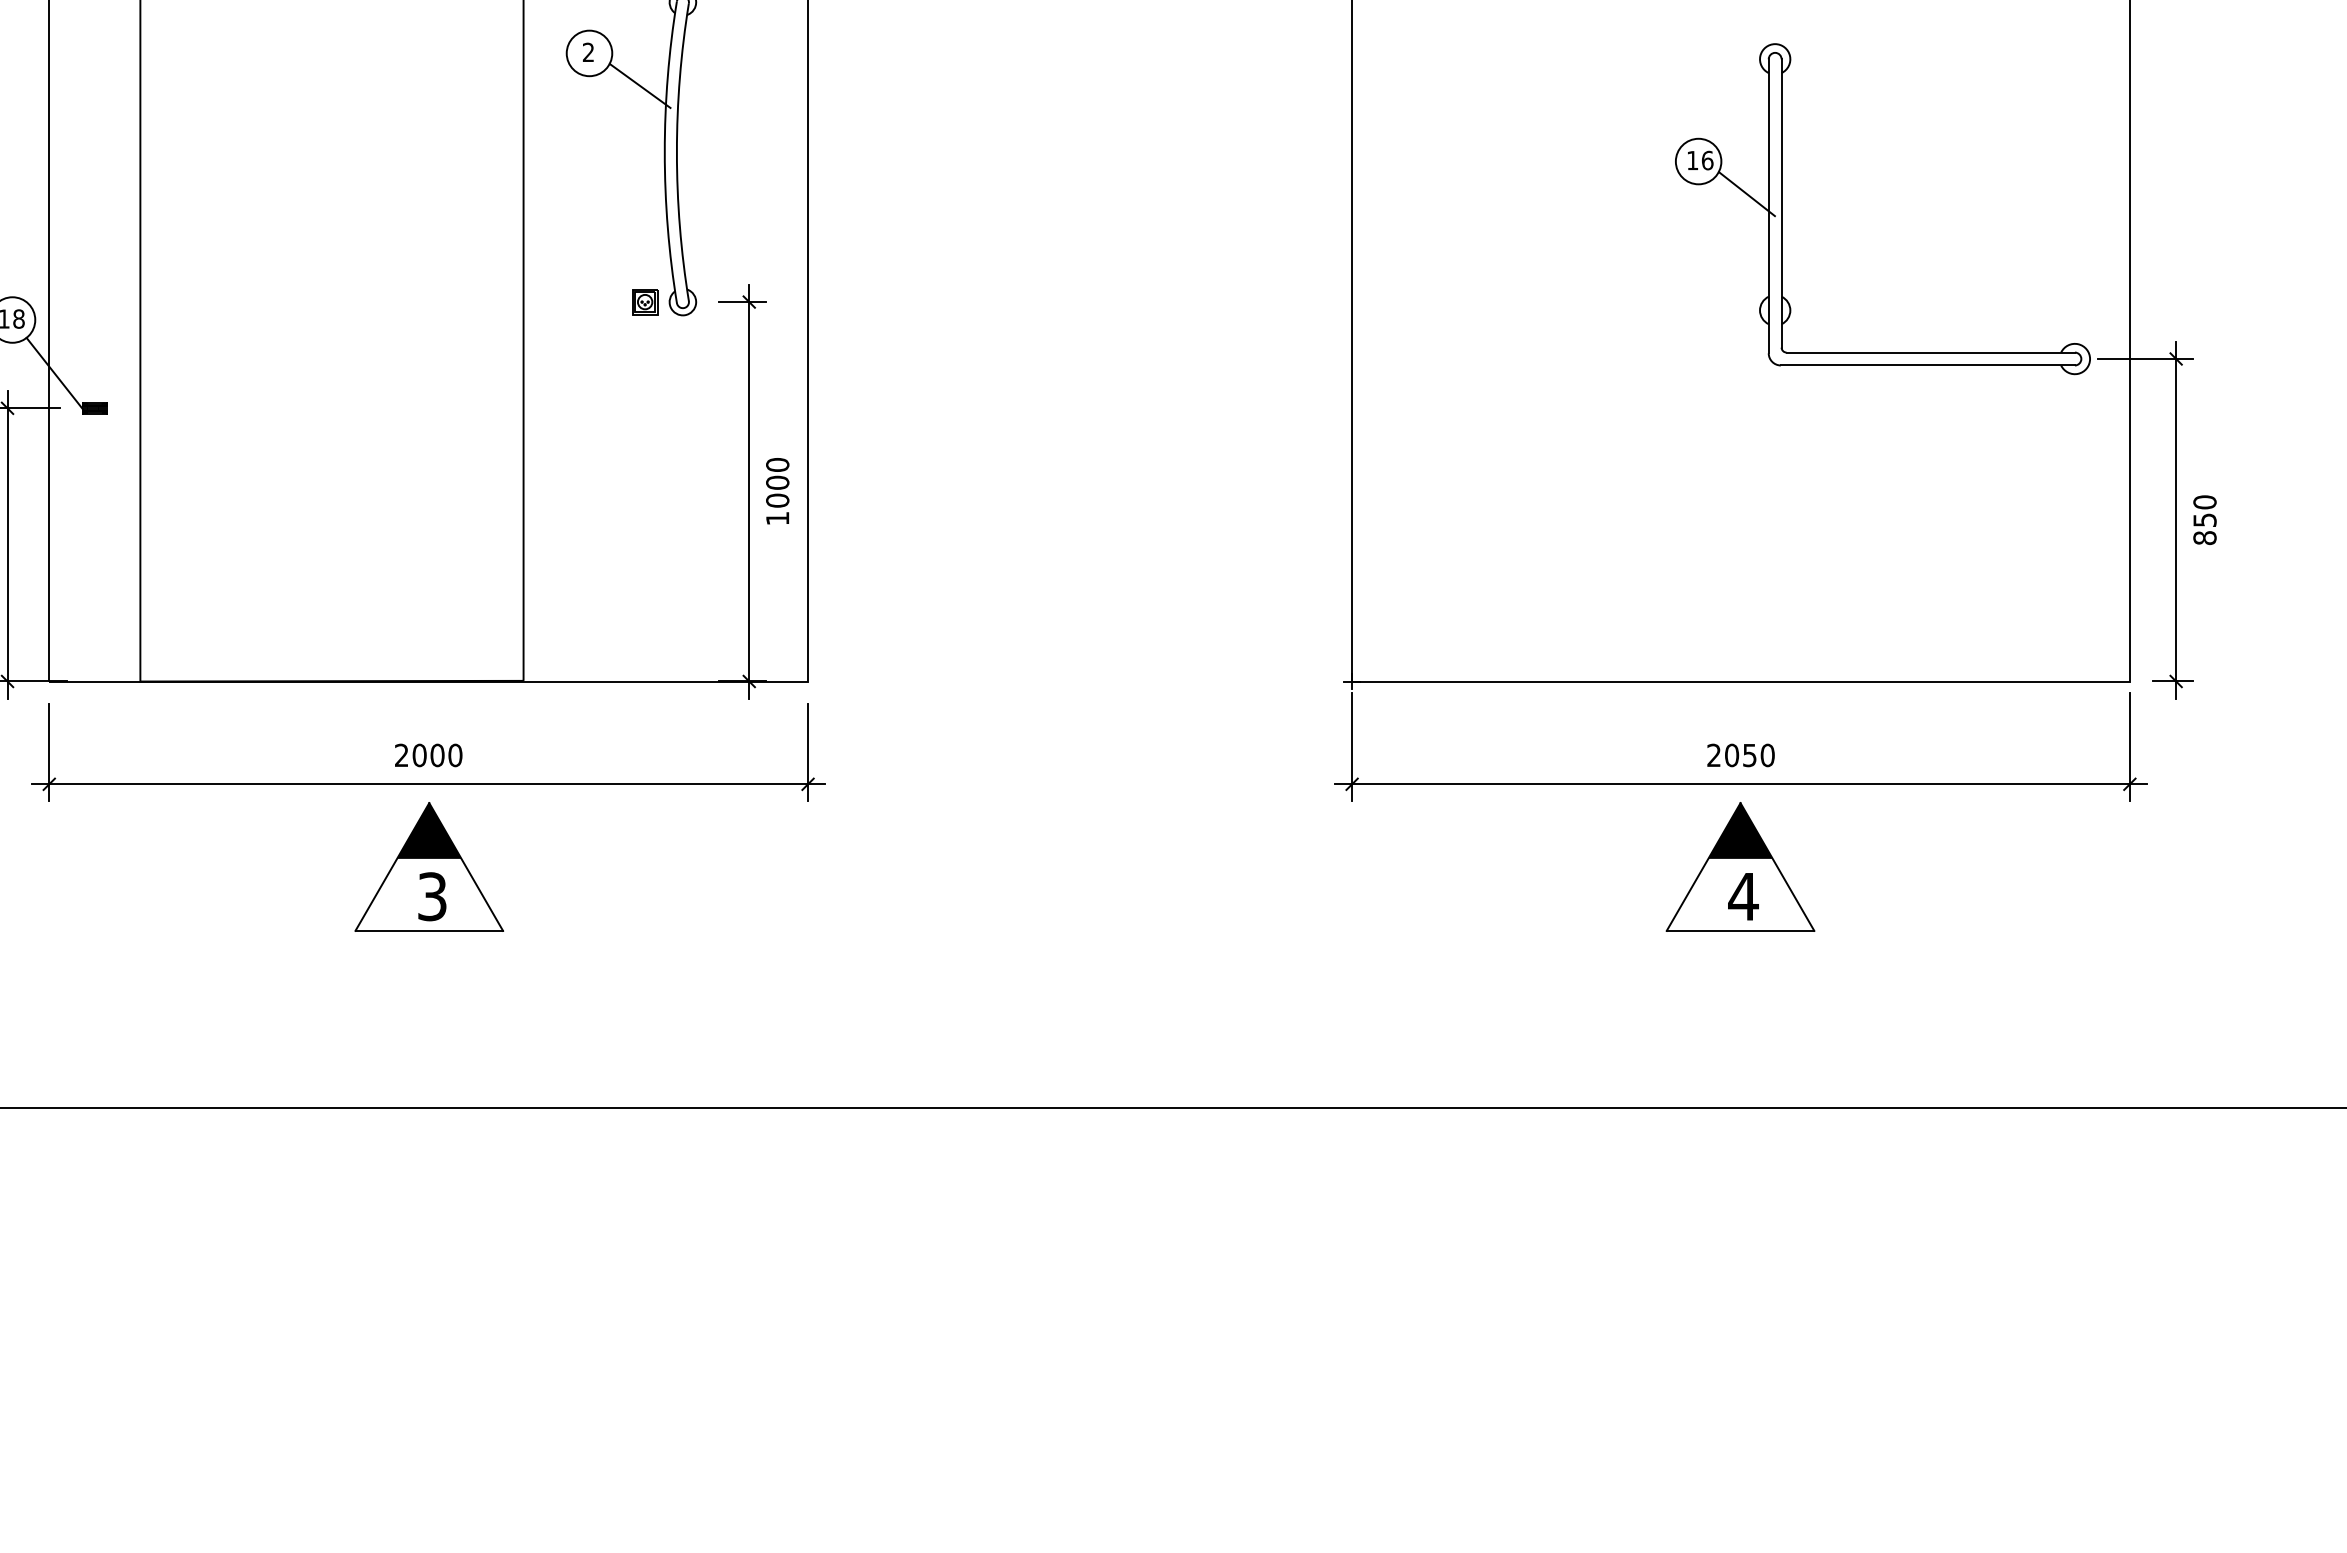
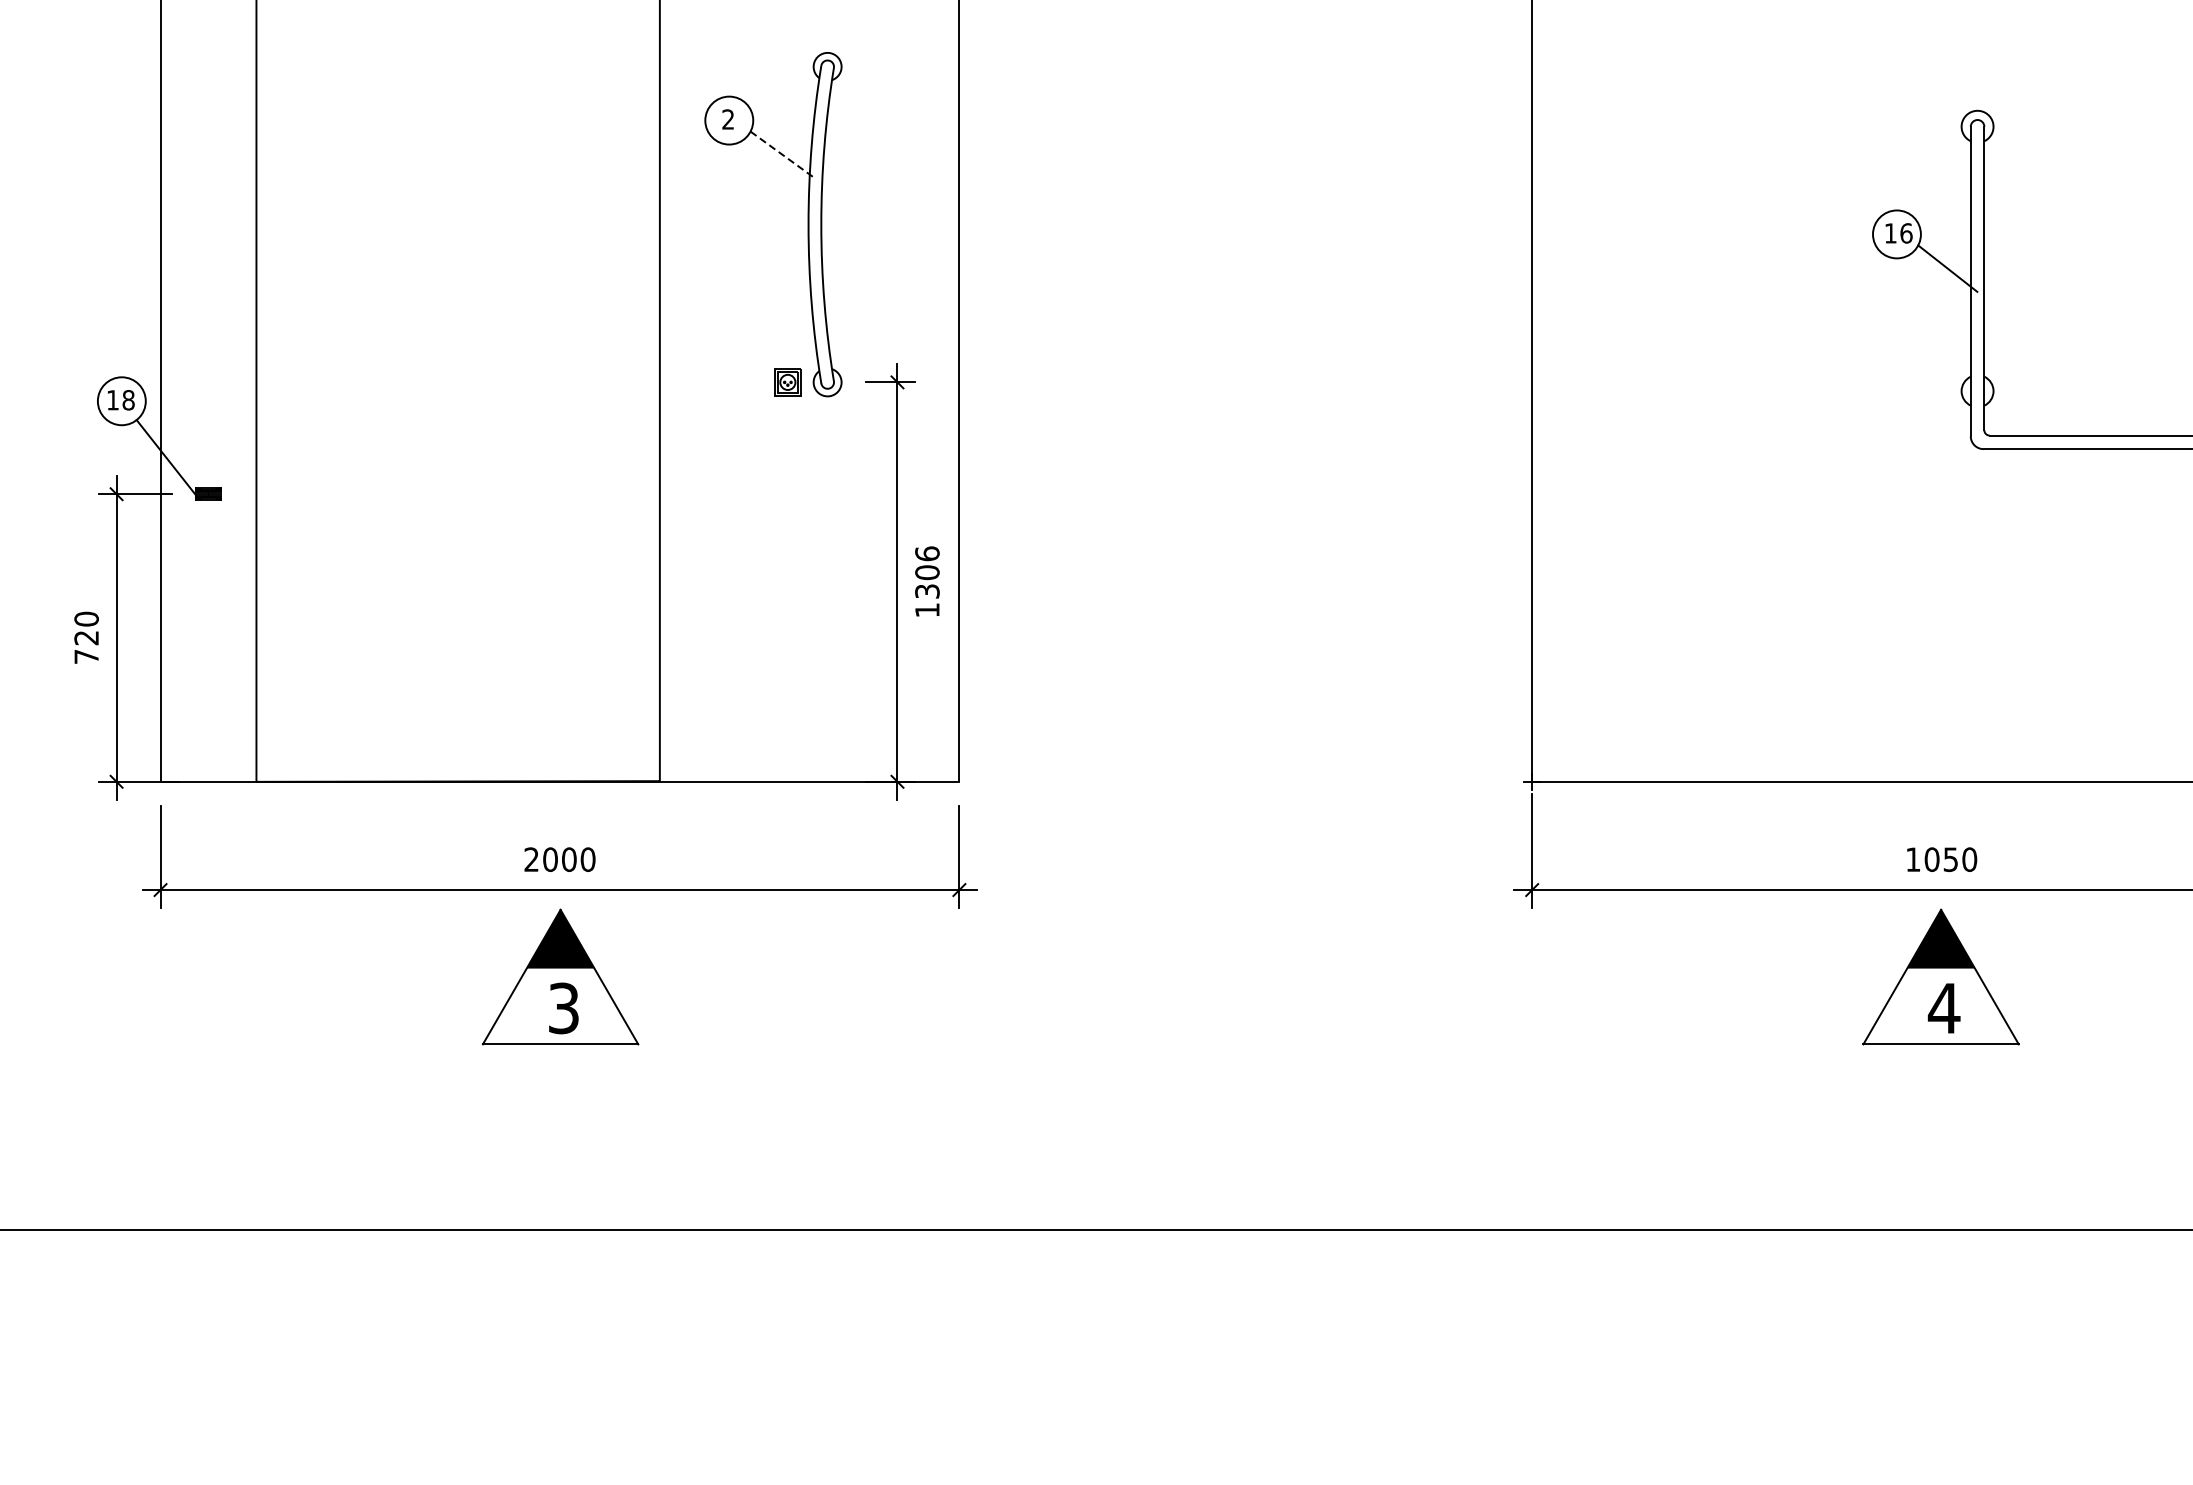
line: (640, 85) -> (782, 154), solid -> dashed
text: (777, 482) -> (927, 572), 1000 -> 1306
text: (1713, 754) -> (1912, 858), 2050 -> 1050

